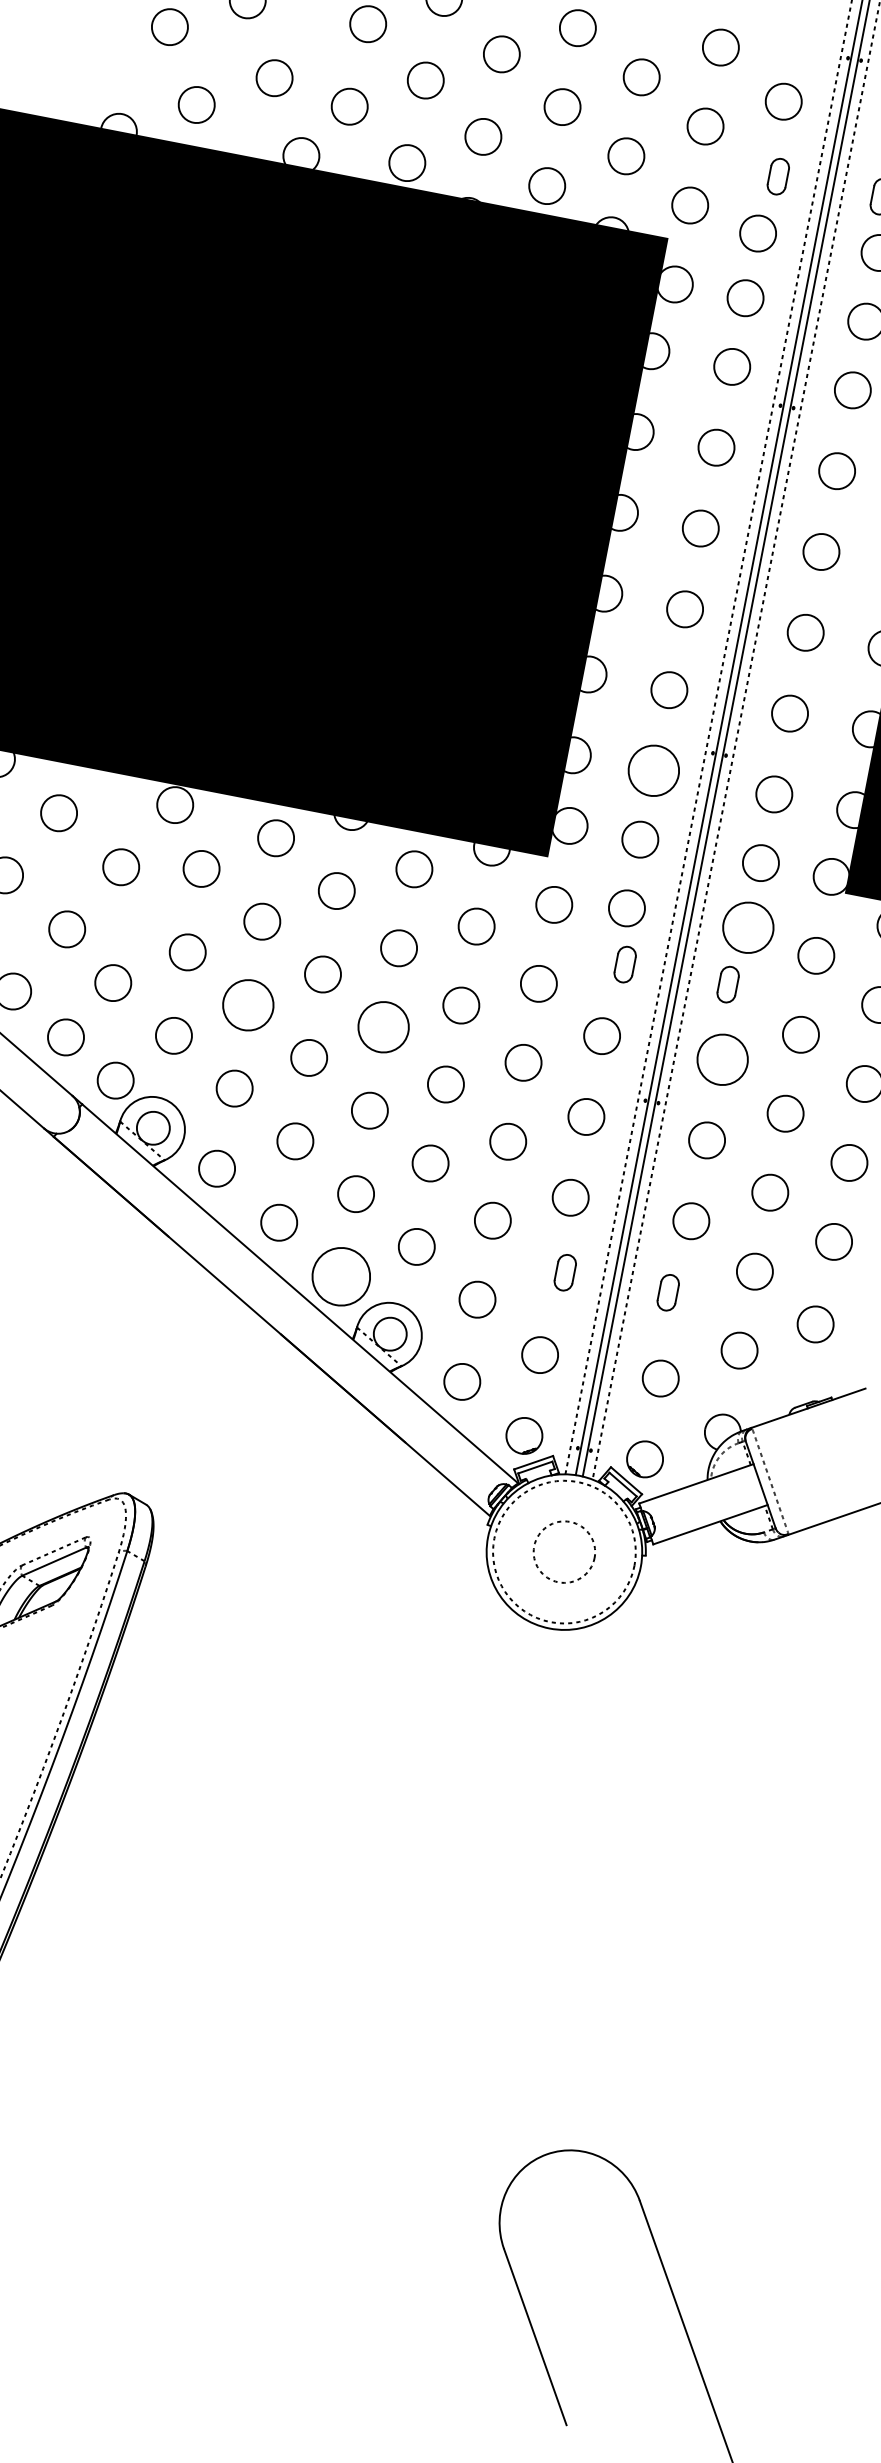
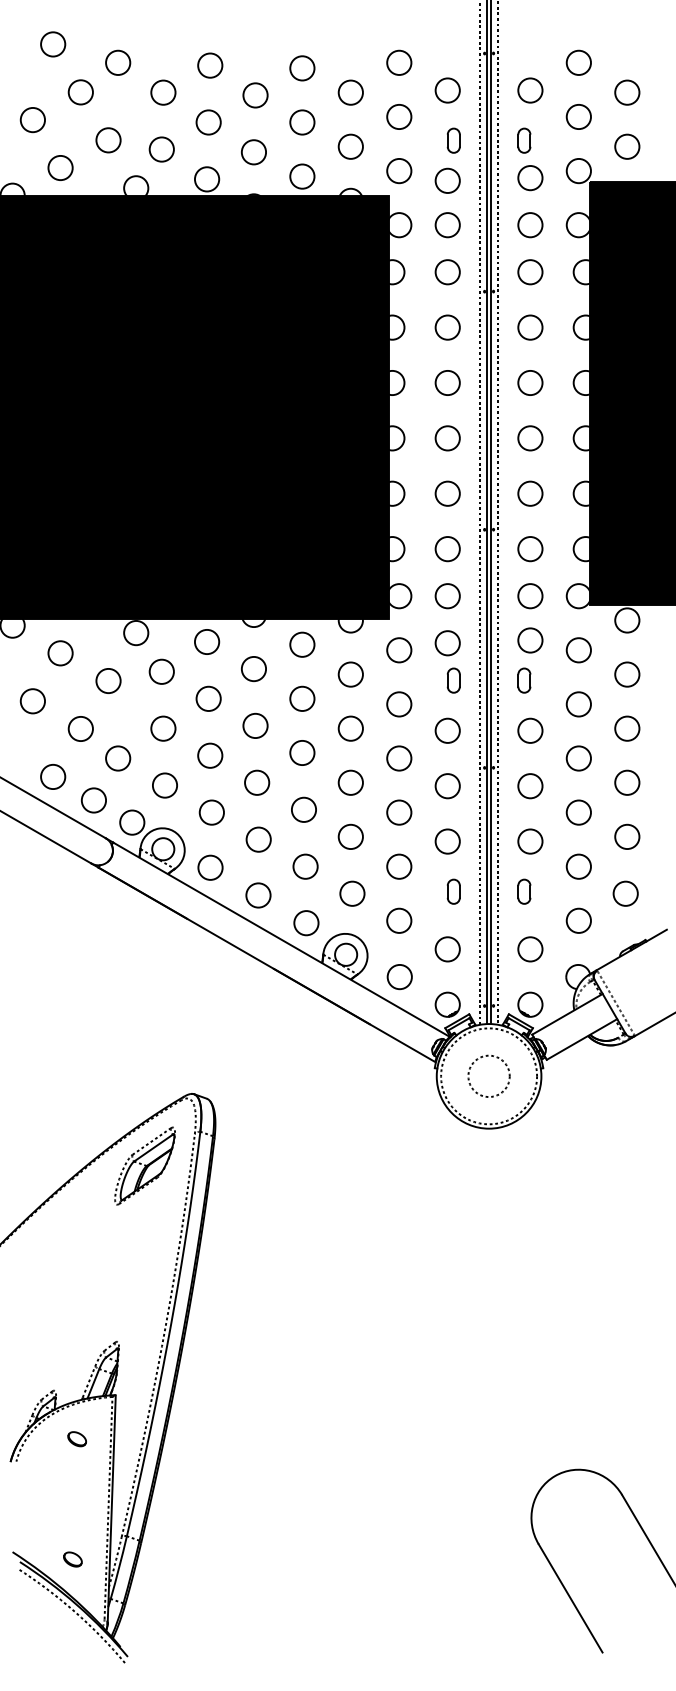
circle: (653, 771) -> (447, 549), size x0.71
circle: (748, 927) -> (530, 640), size x0.71
circle: (248, 1004) -> (210, 755), size x0.71
circle: (383, 1026) -> (302, 752), size x0.71
circle: (722, 1059) -> (530, 730), size x0.71
circle: (341, 1277) -> (306, 923), size x0.62

